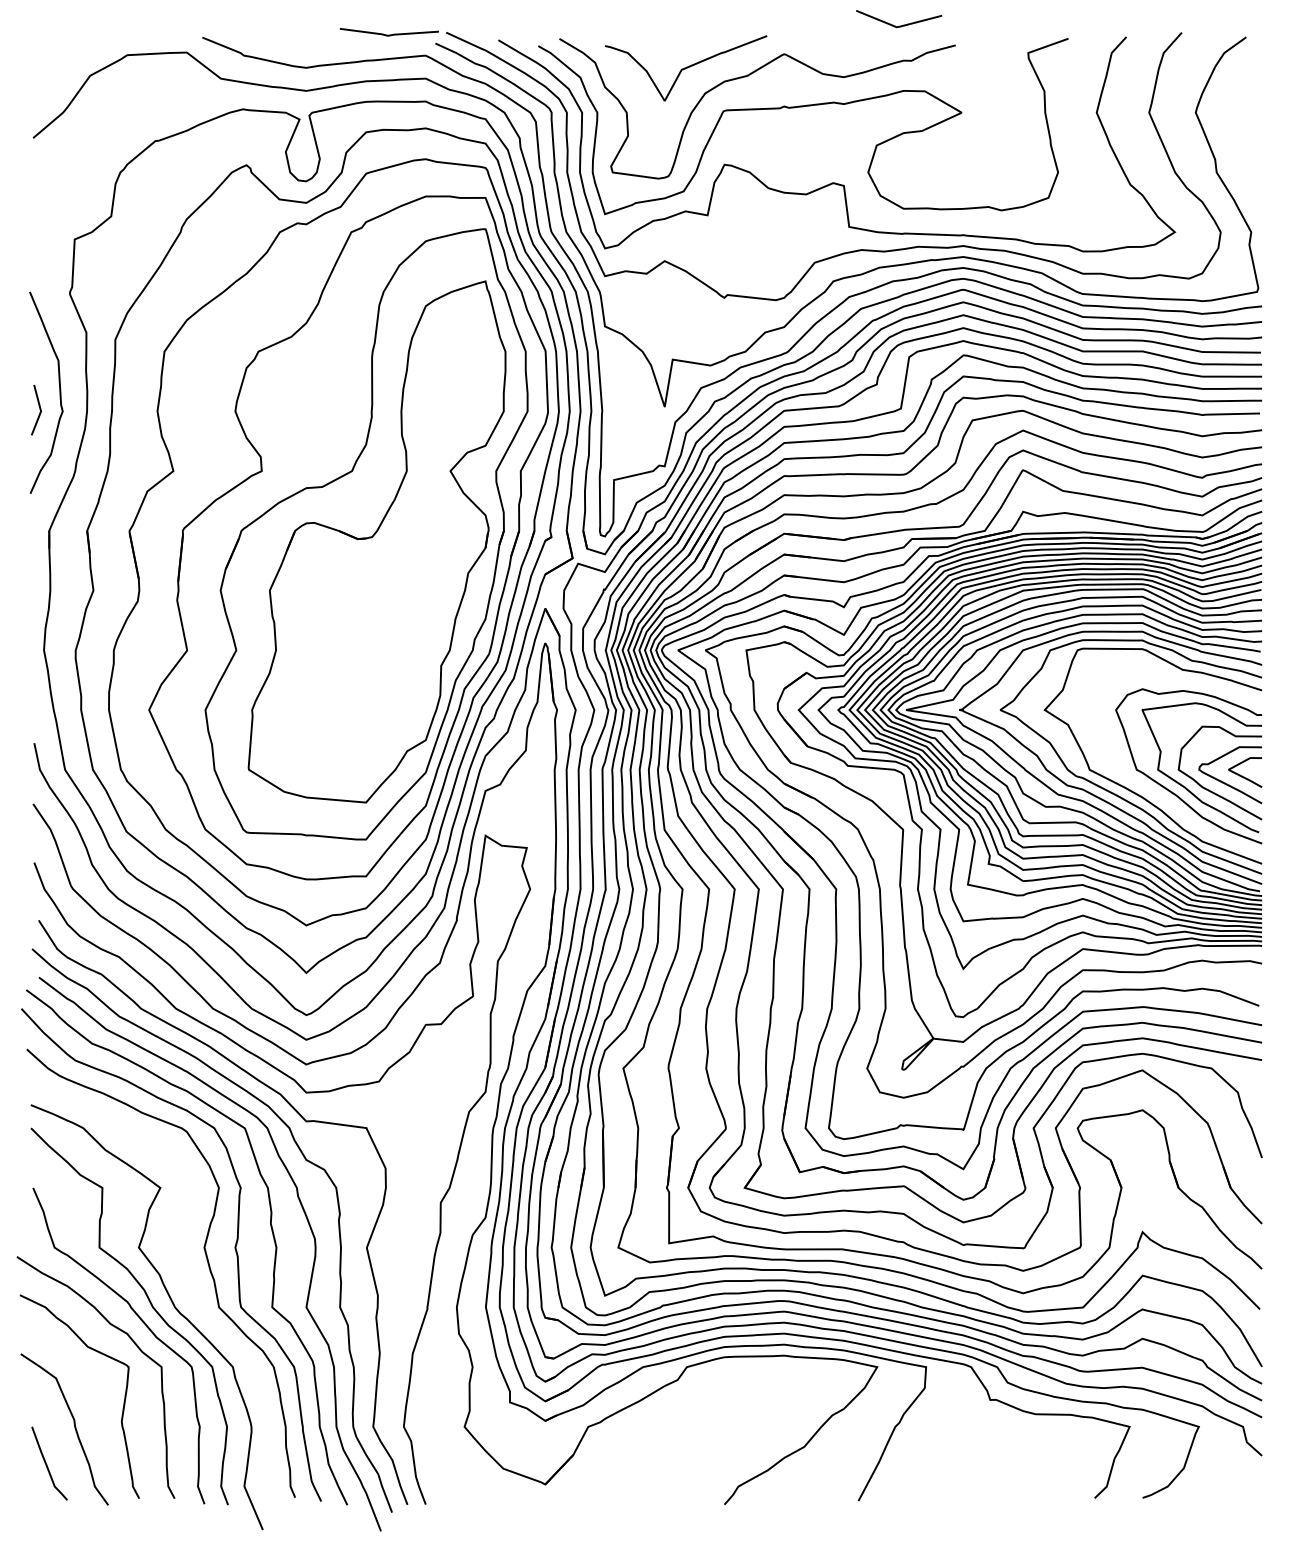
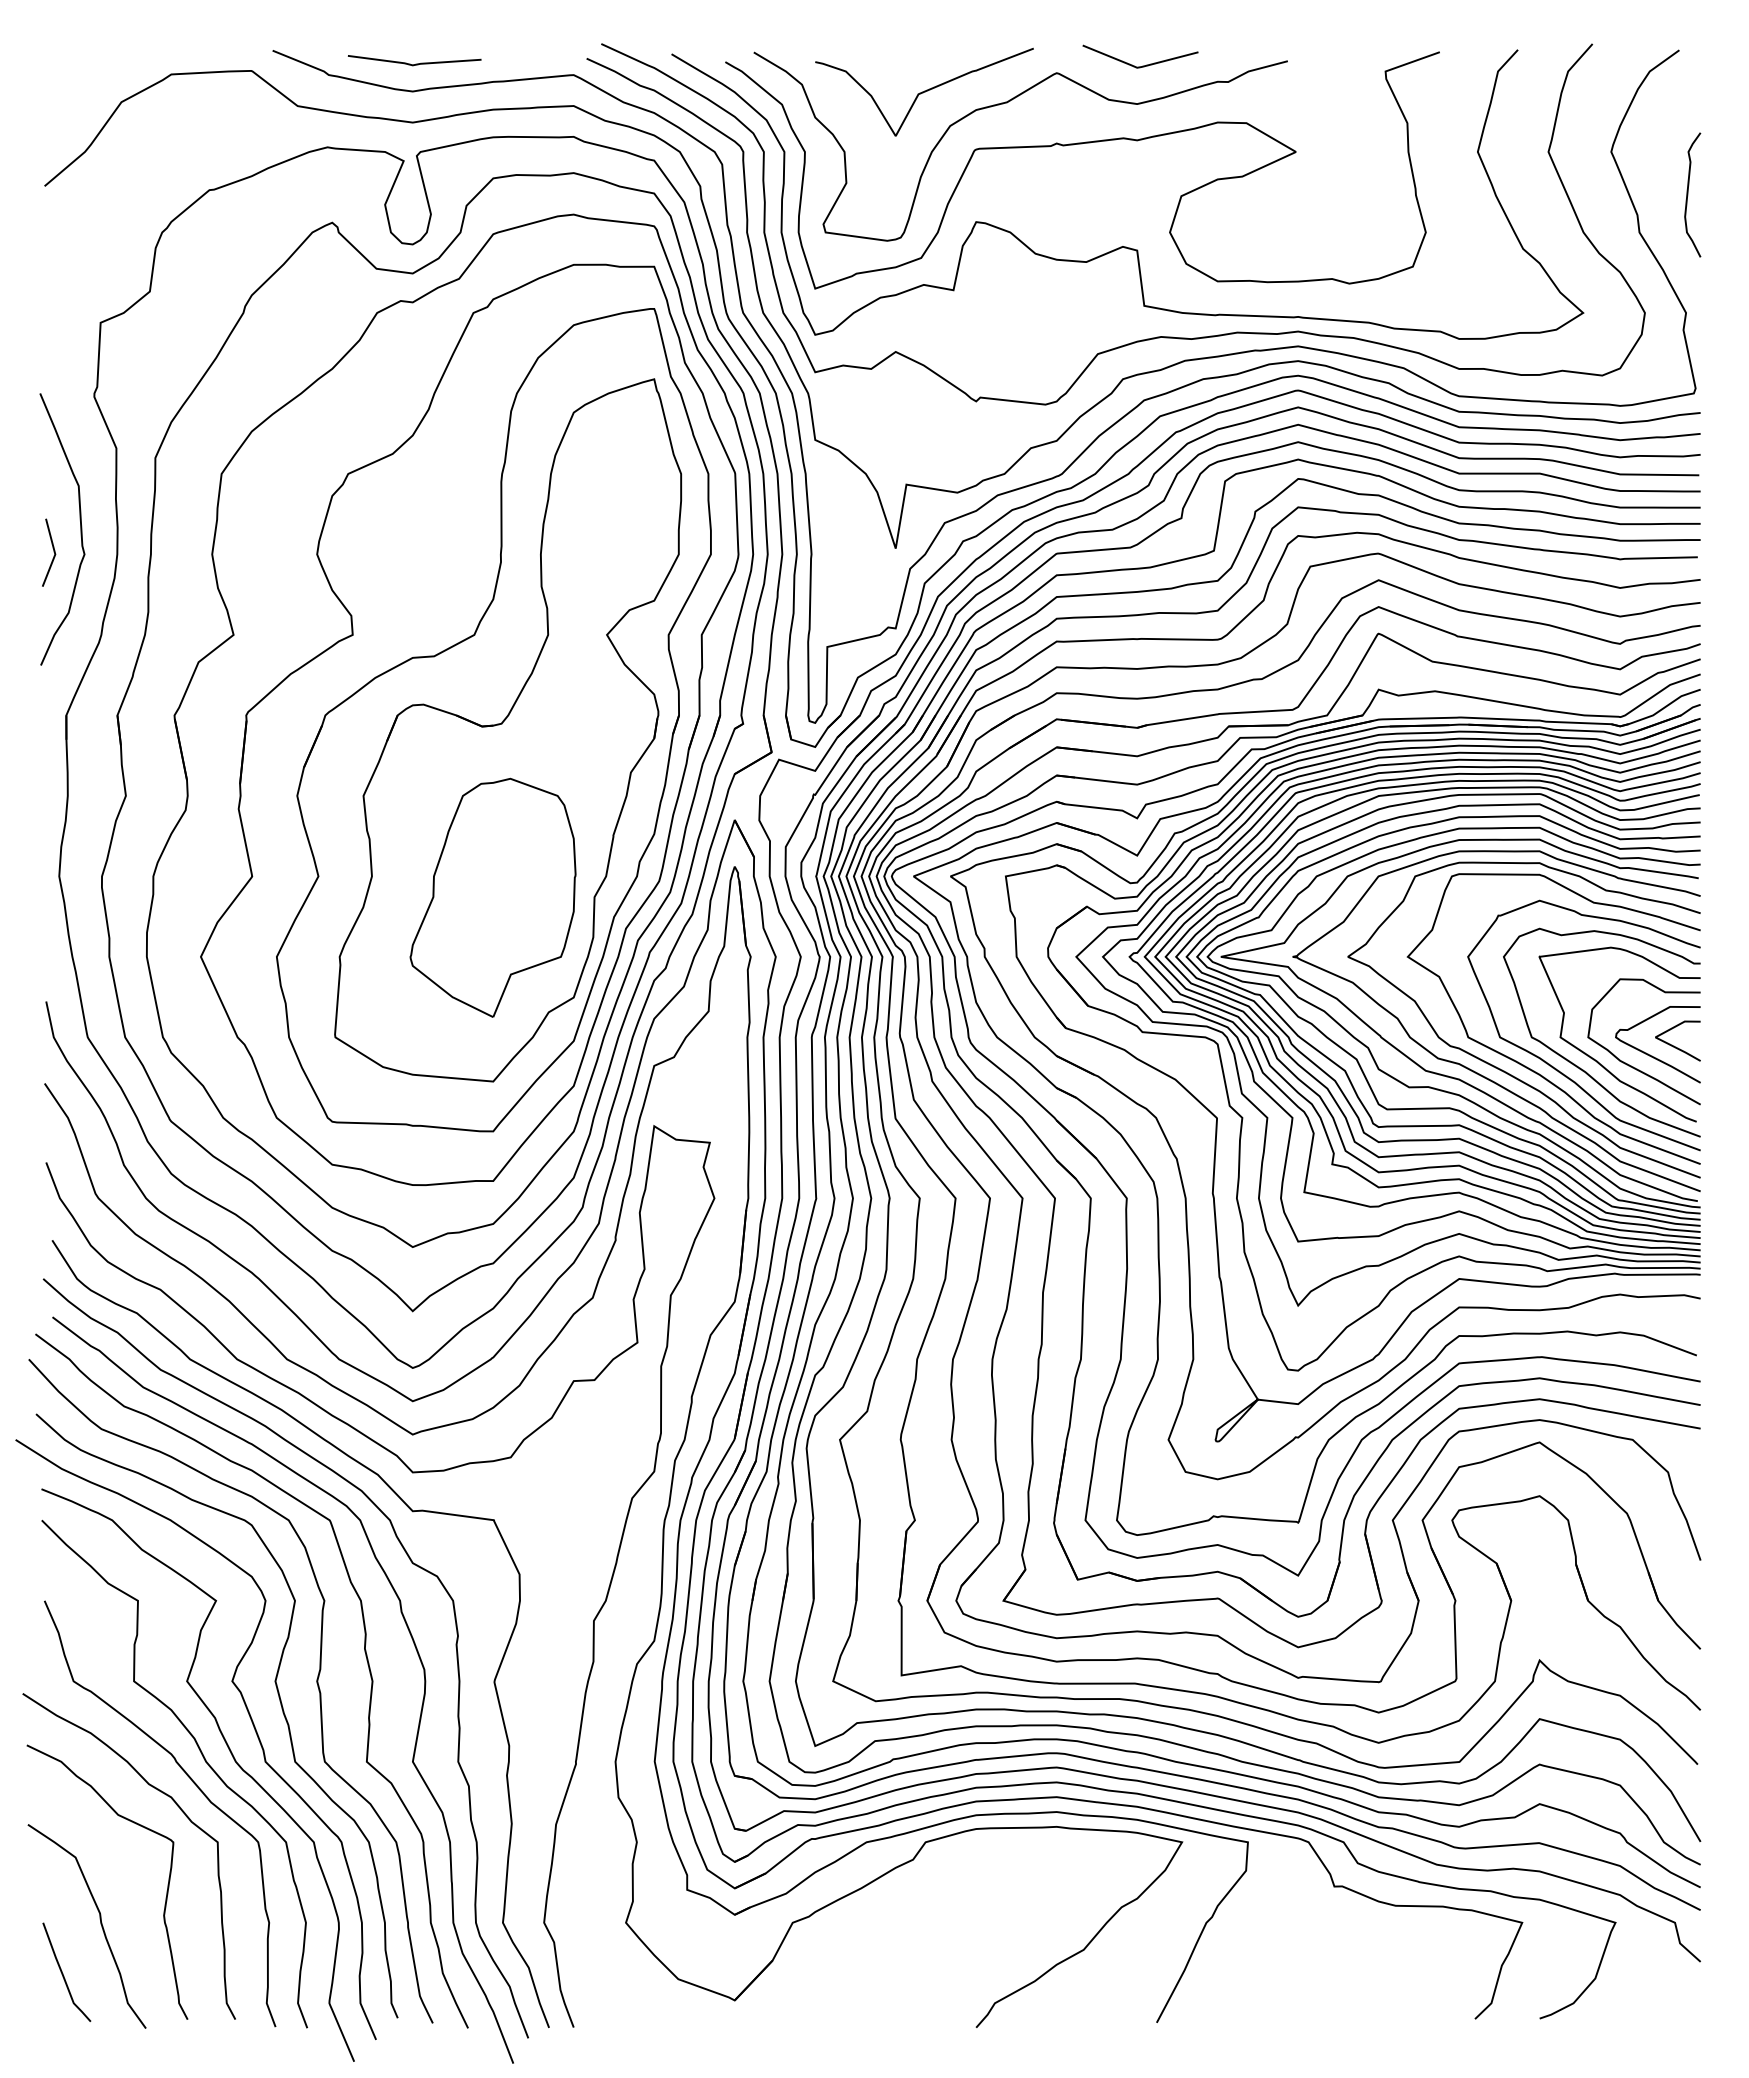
line: (900, 25) -> (1142, 65), moved
line: (390, 34) -> (415, 63), moved
curve: (1253, 144) -> (1688, 194), added
part: (365, 665) -> (492, 897), added
curve: (1152, 790) -> (1552, 1065), added
curve: (185, 1274) -> (249, 1717), added

